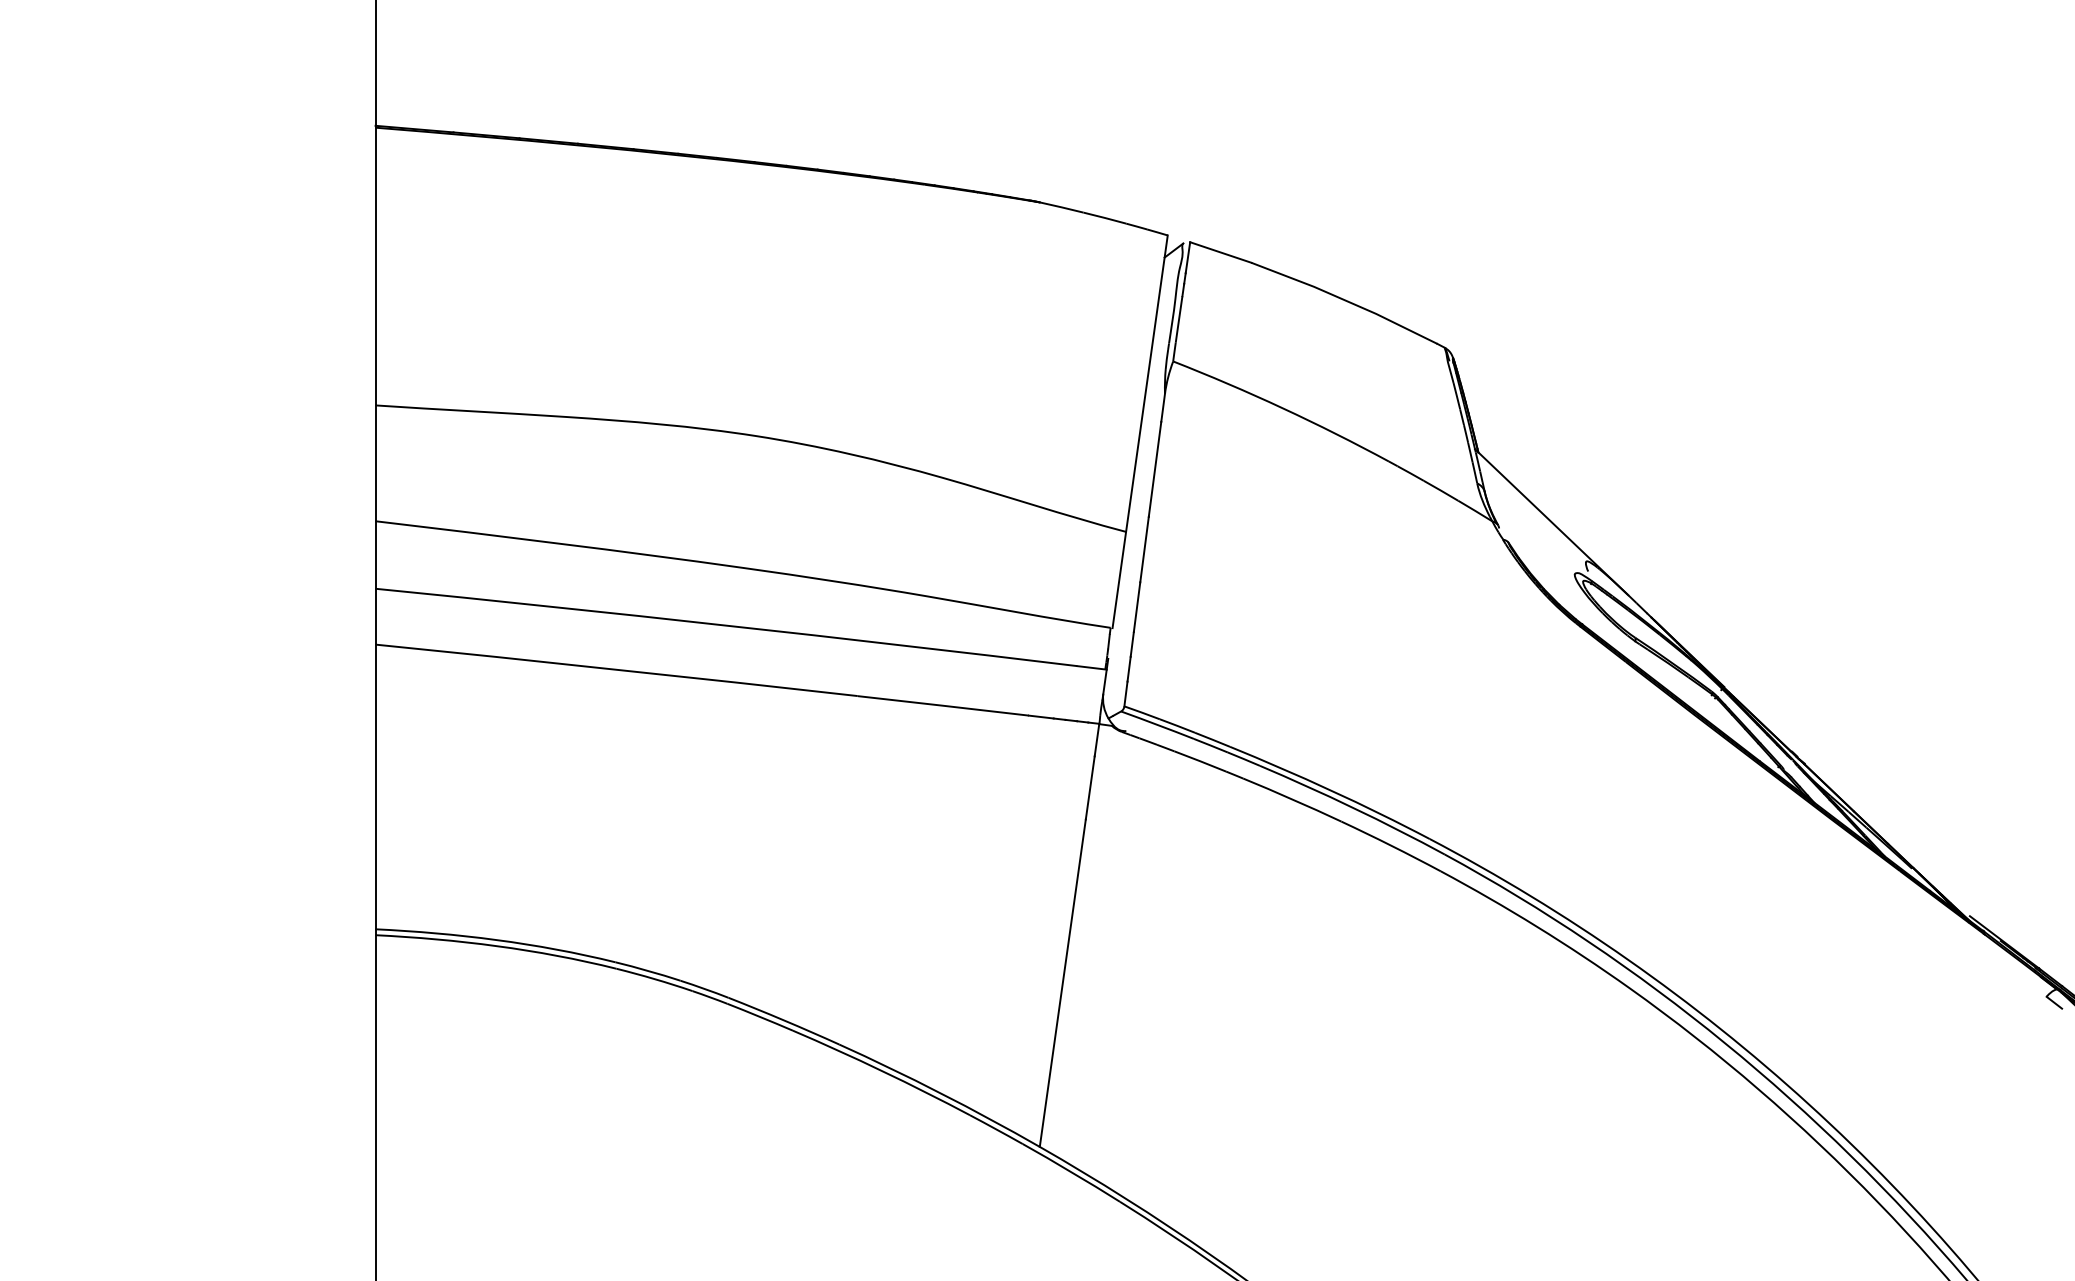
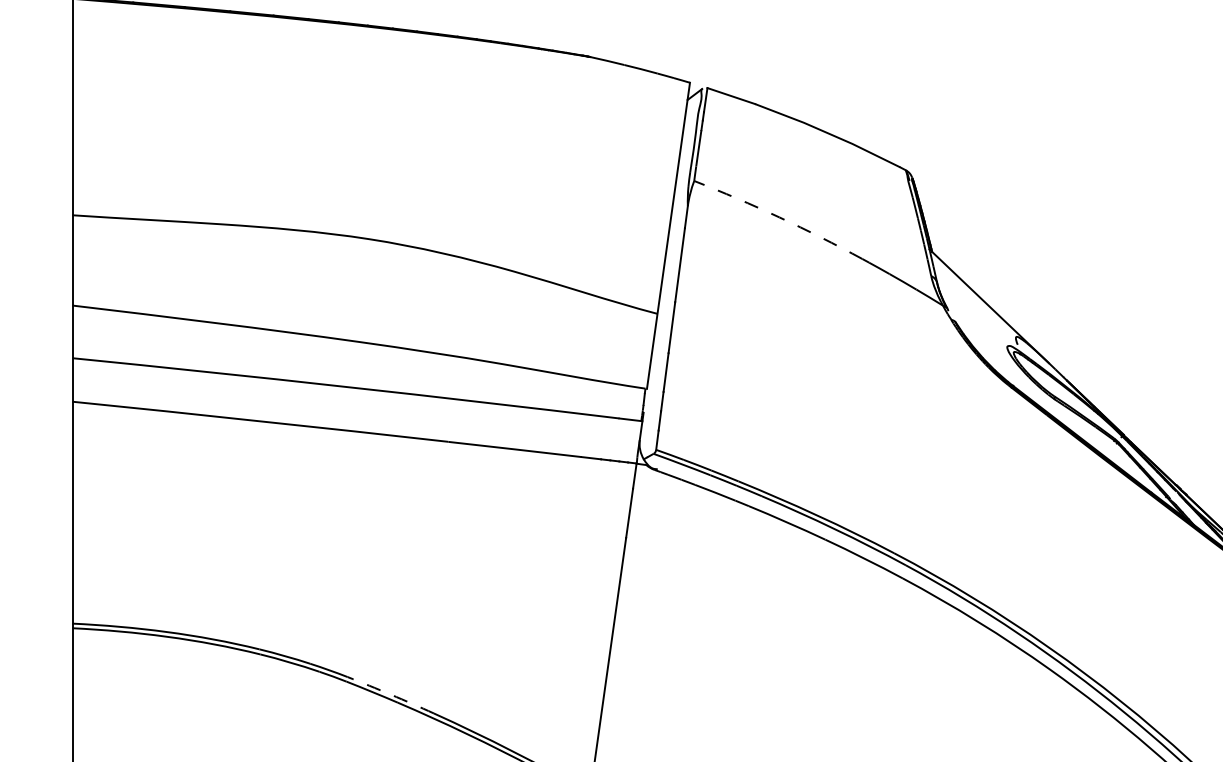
arc: (1282, 408) -> (779, 217), solid -> dashed
arc: (784, 1020) -> (391, 694), solid -> dashed

